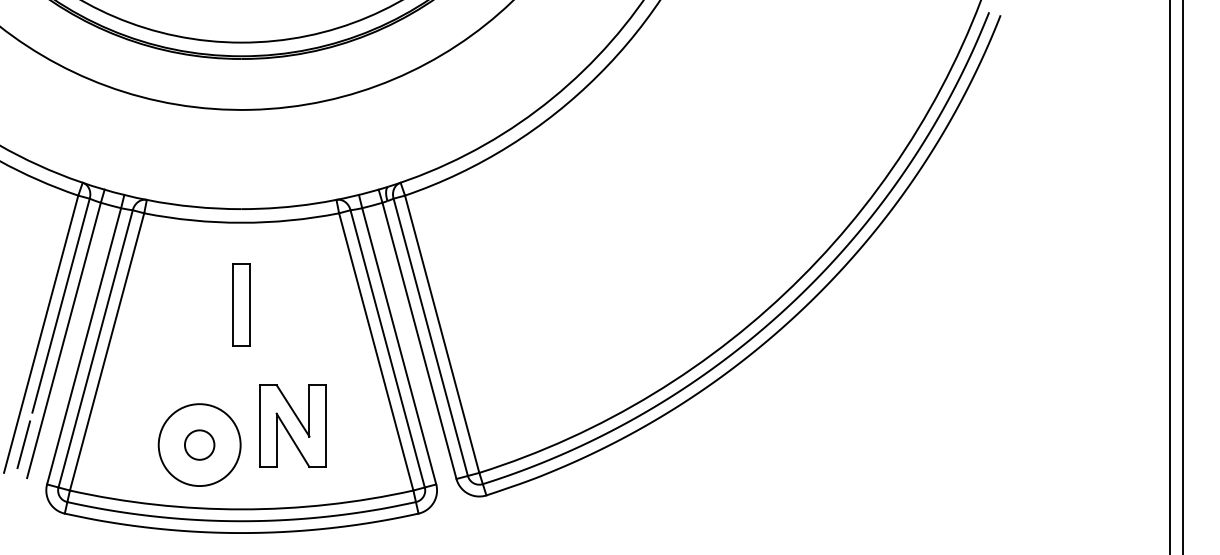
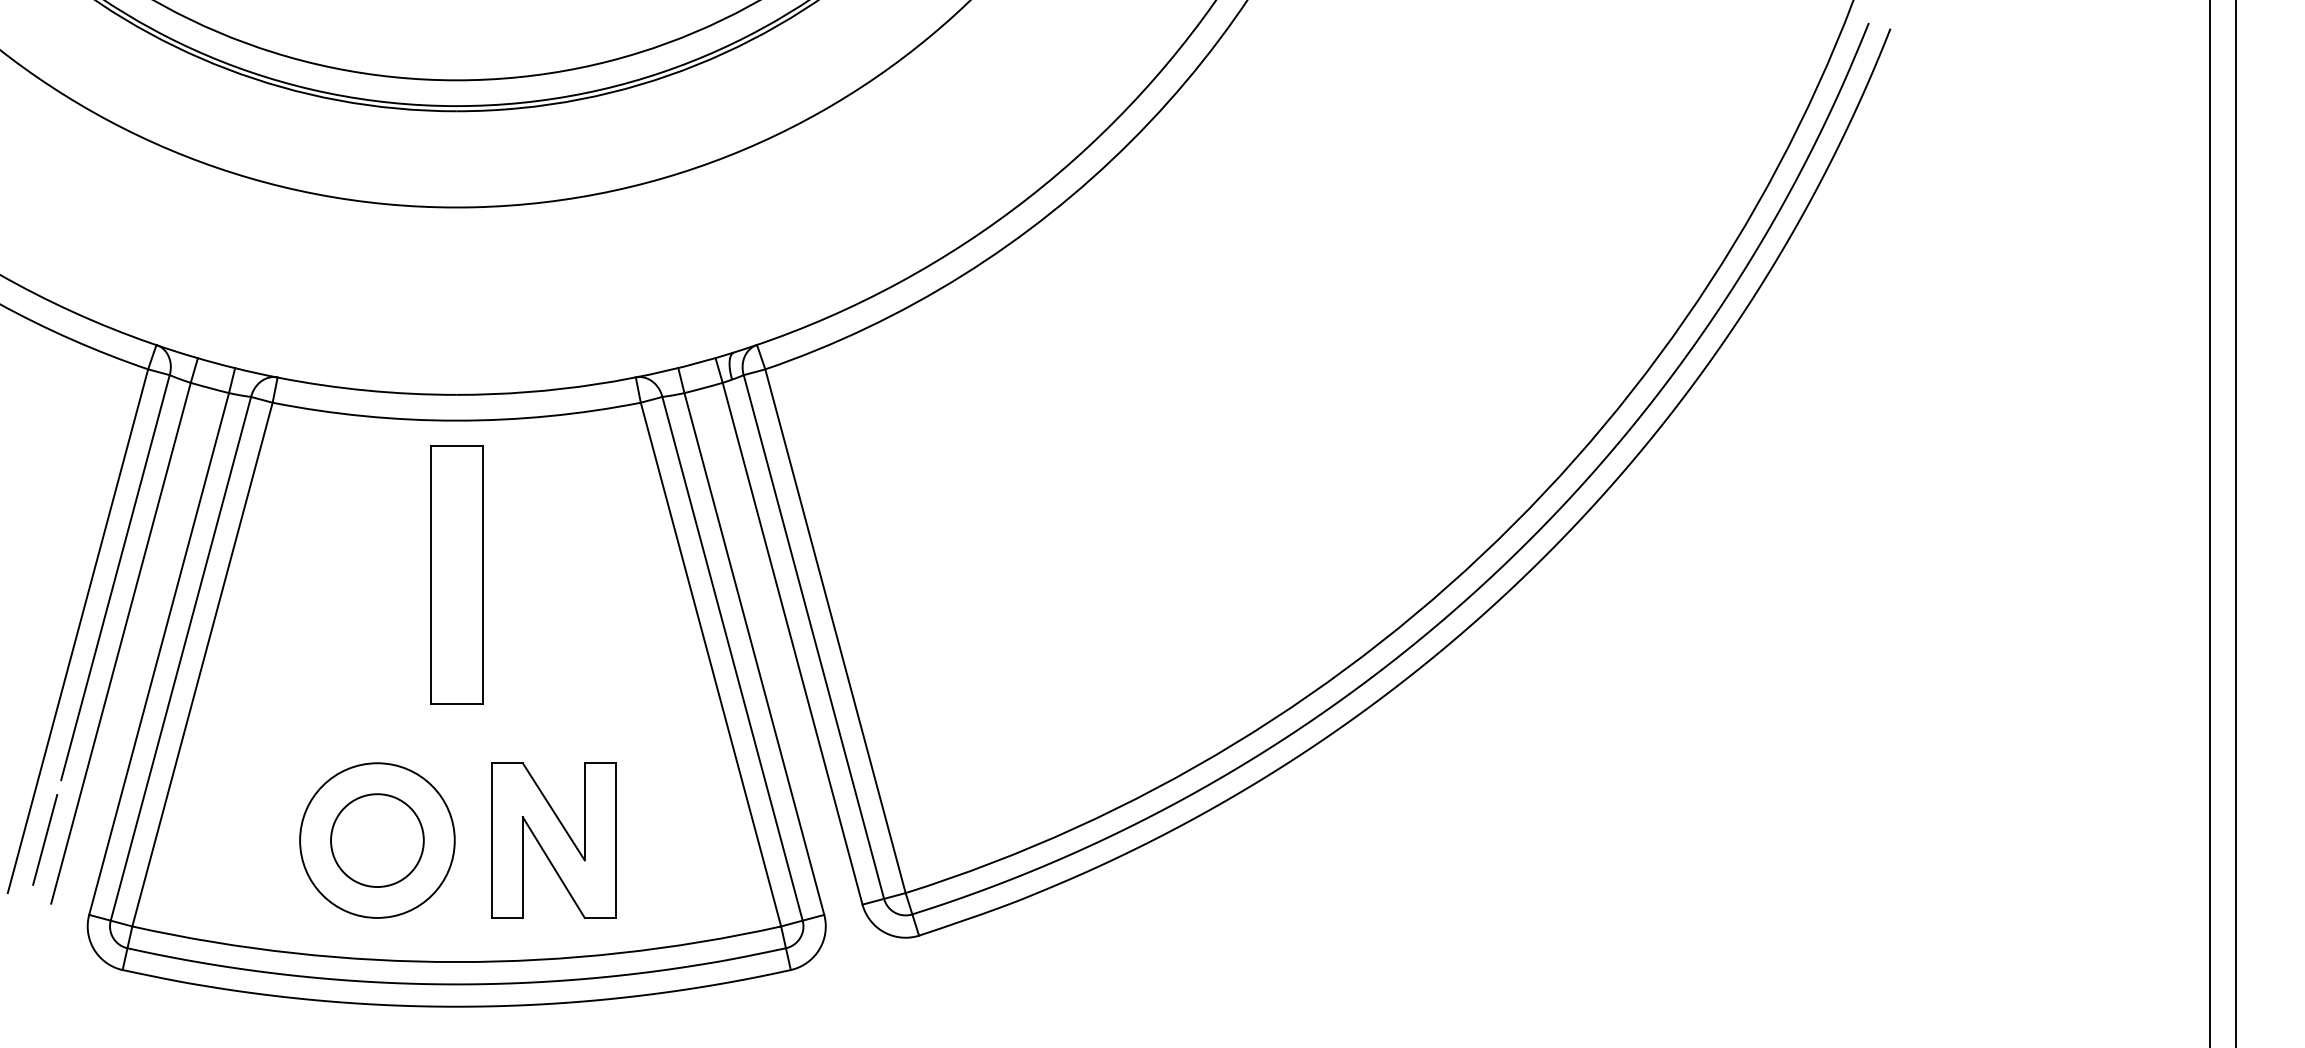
part: (241, 304) -> (456, 575), size x1.67
part: (292, 426) -> (552, 841), moved
circle: (199, 444) -> (377, 839), size x1.67

